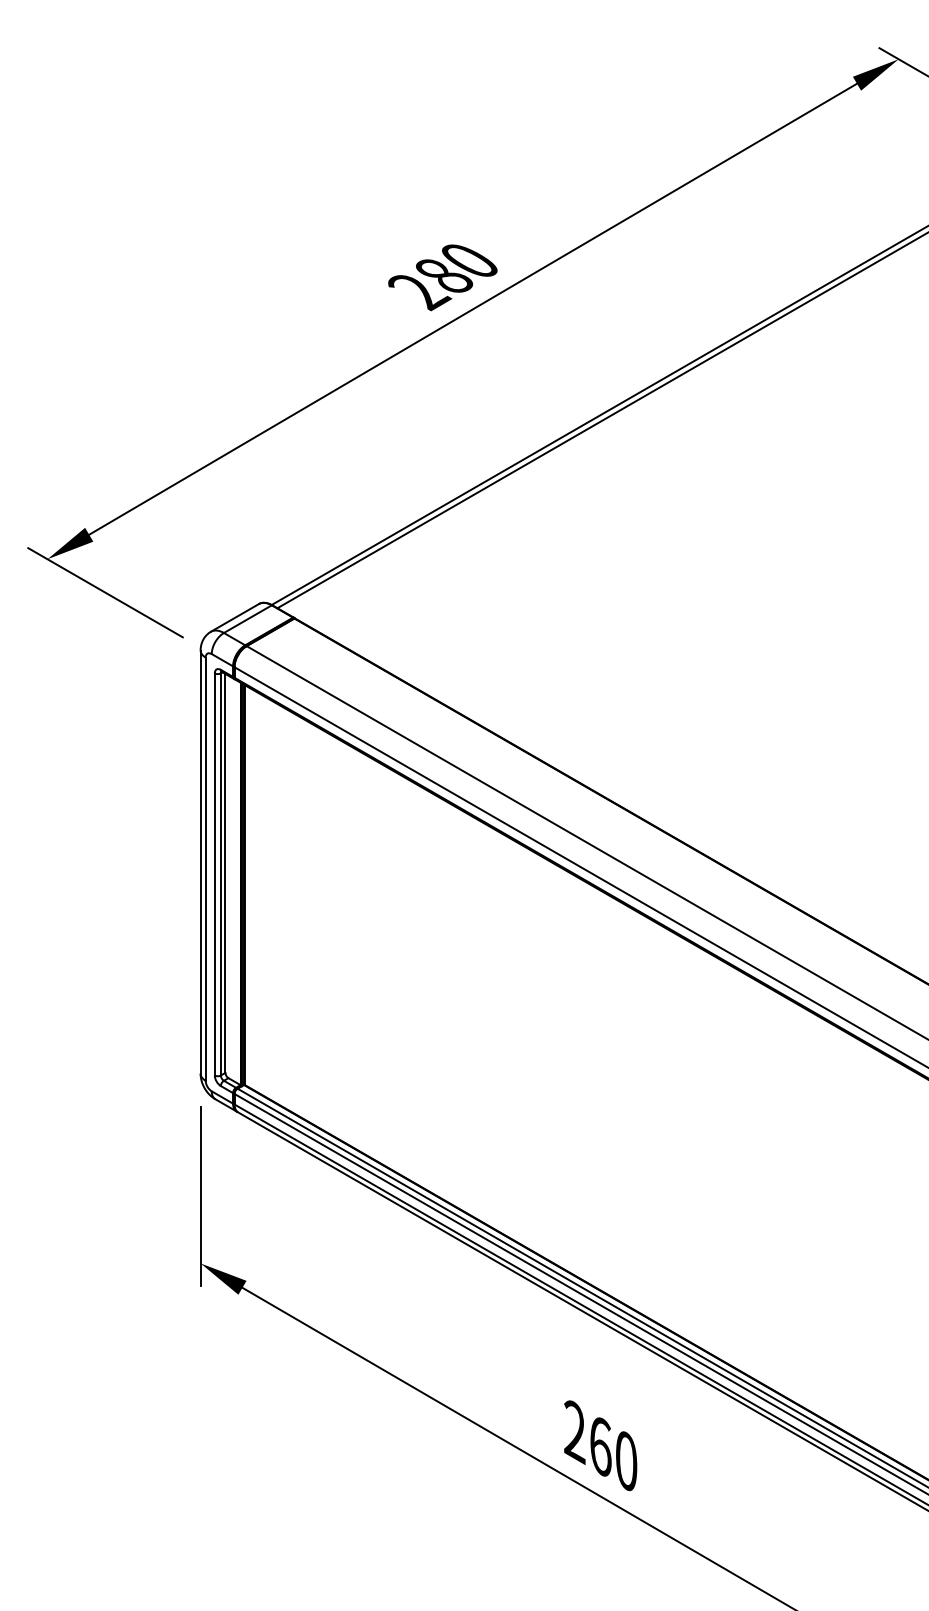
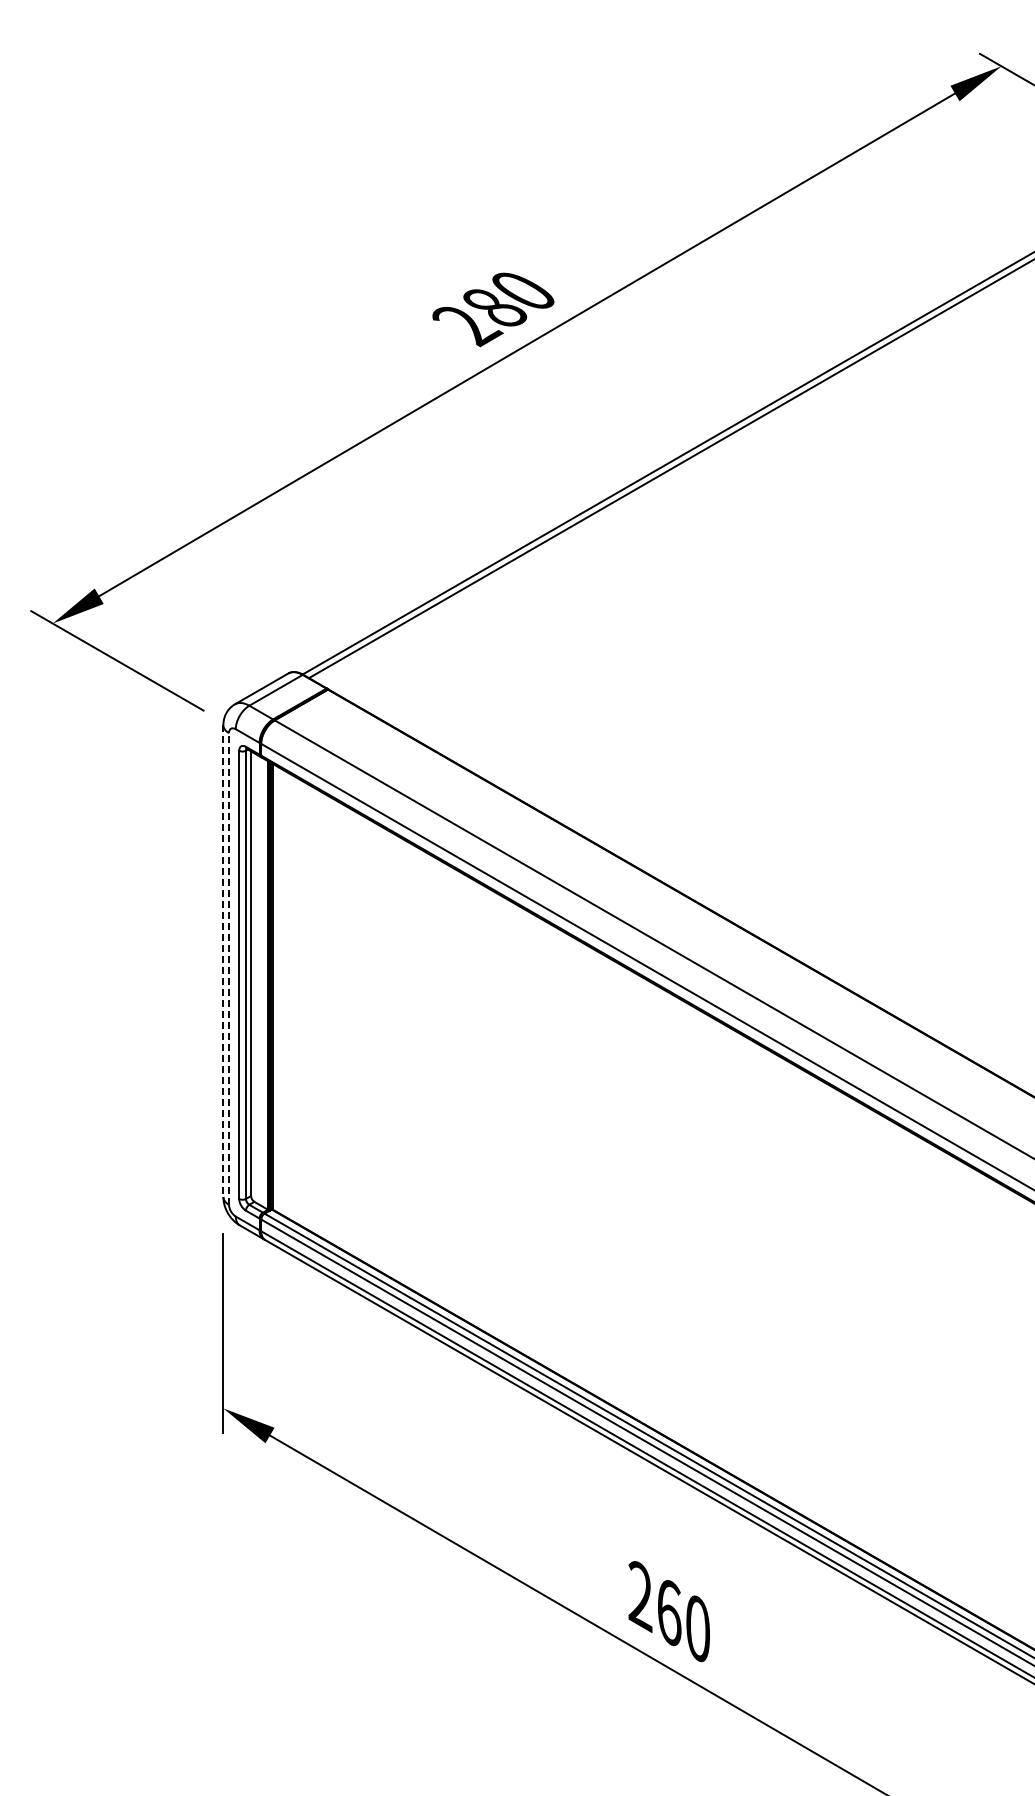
line: (200, 862) -> (223, 961), solid -> dashed
line: (206, 868) -> (229, 968), solid -> dashed

